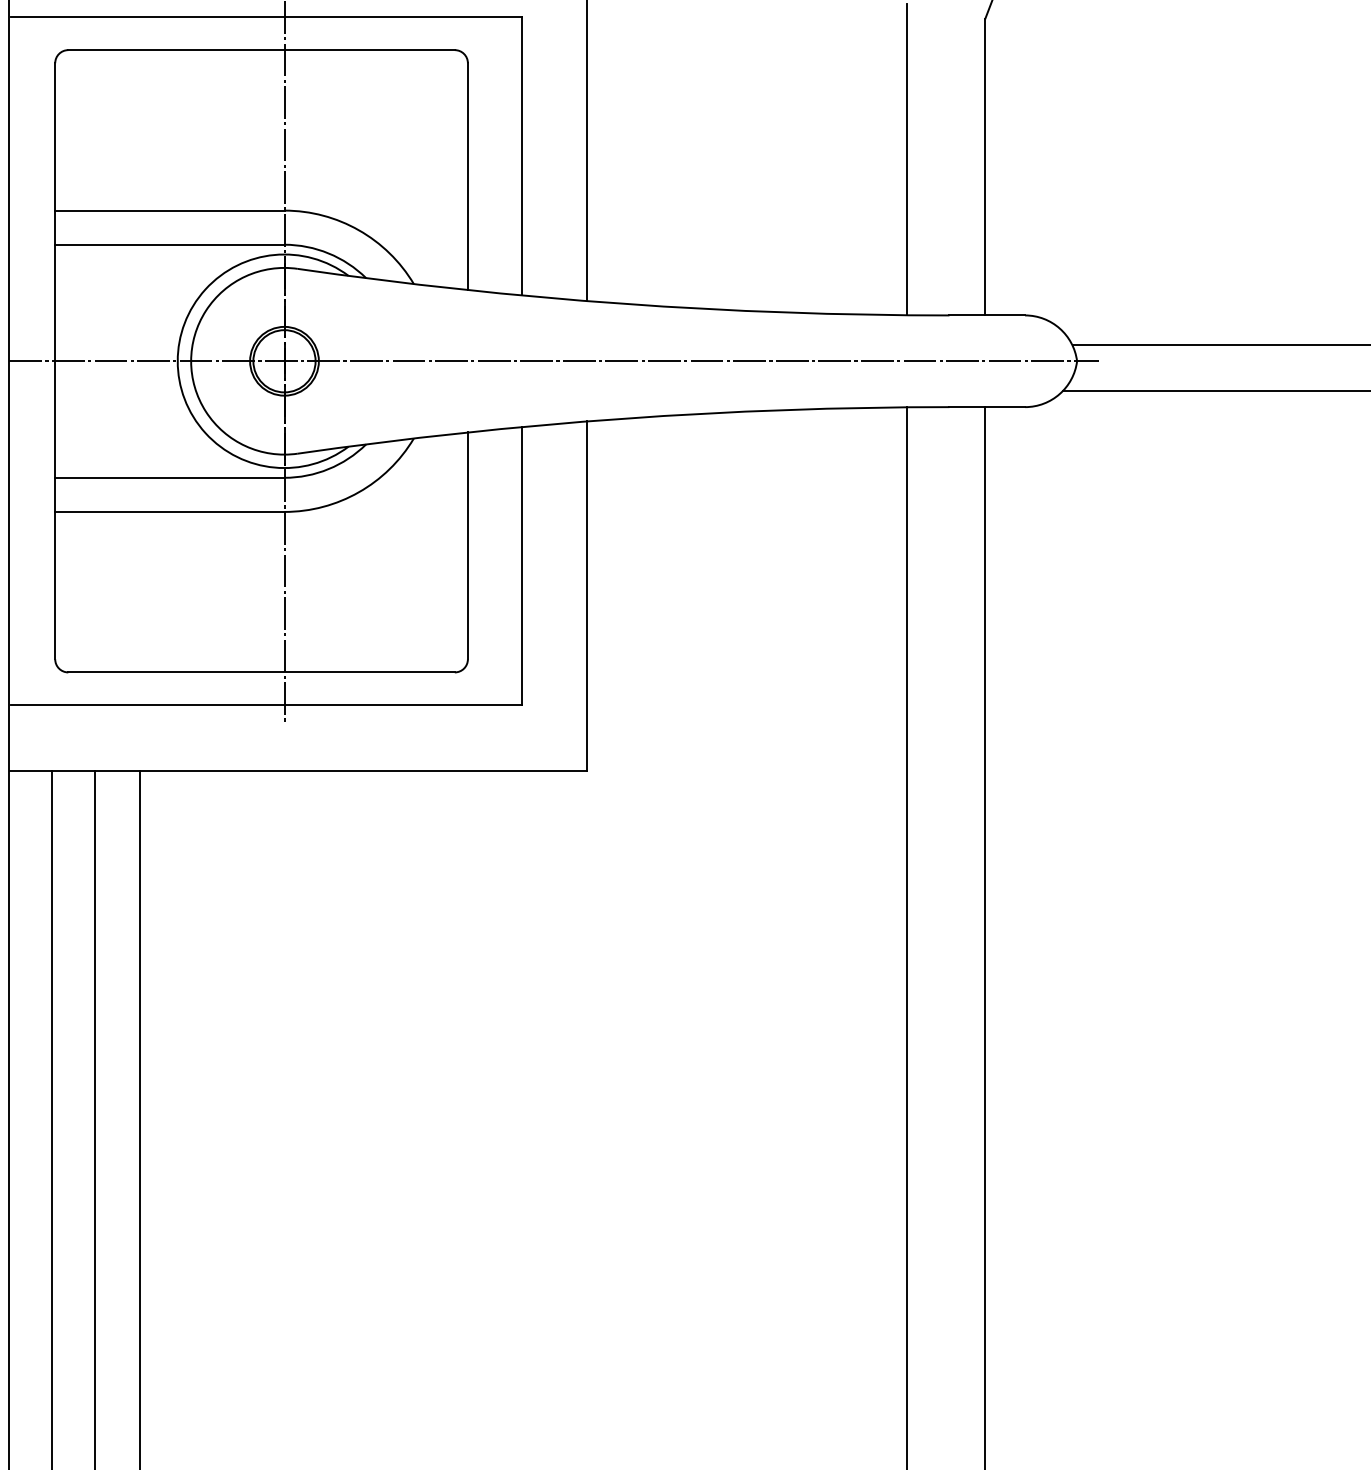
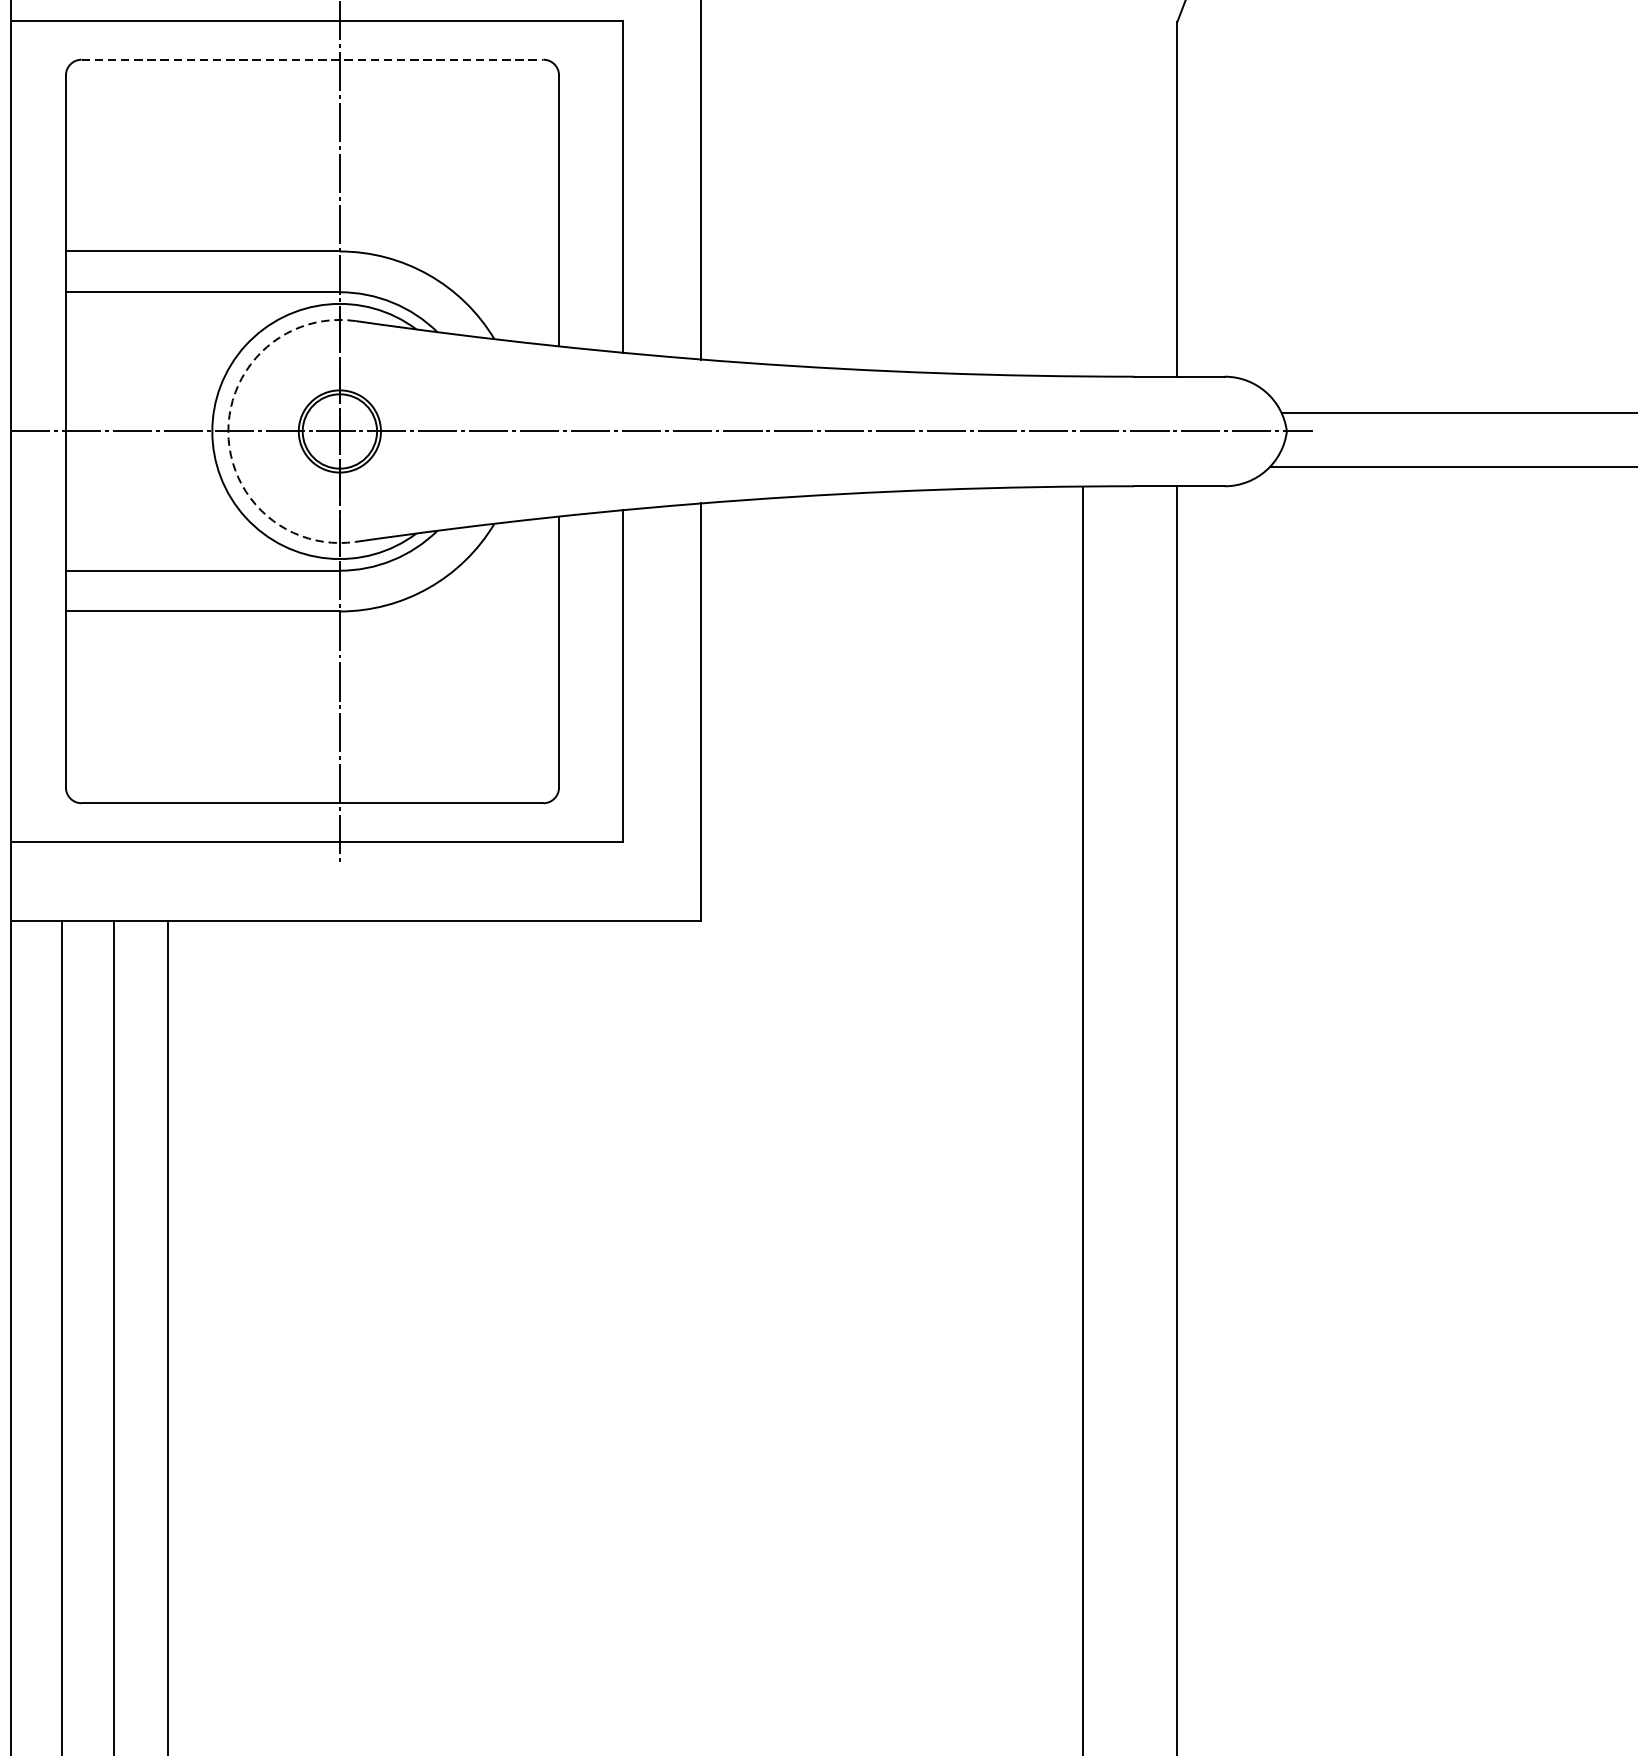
line: (262, 50) -> (313, 60), solid -> dashed
line: (906, 159) -> (1083, 190), removed
arc: (191, 361) -> (228, 431), solid -> dashed

